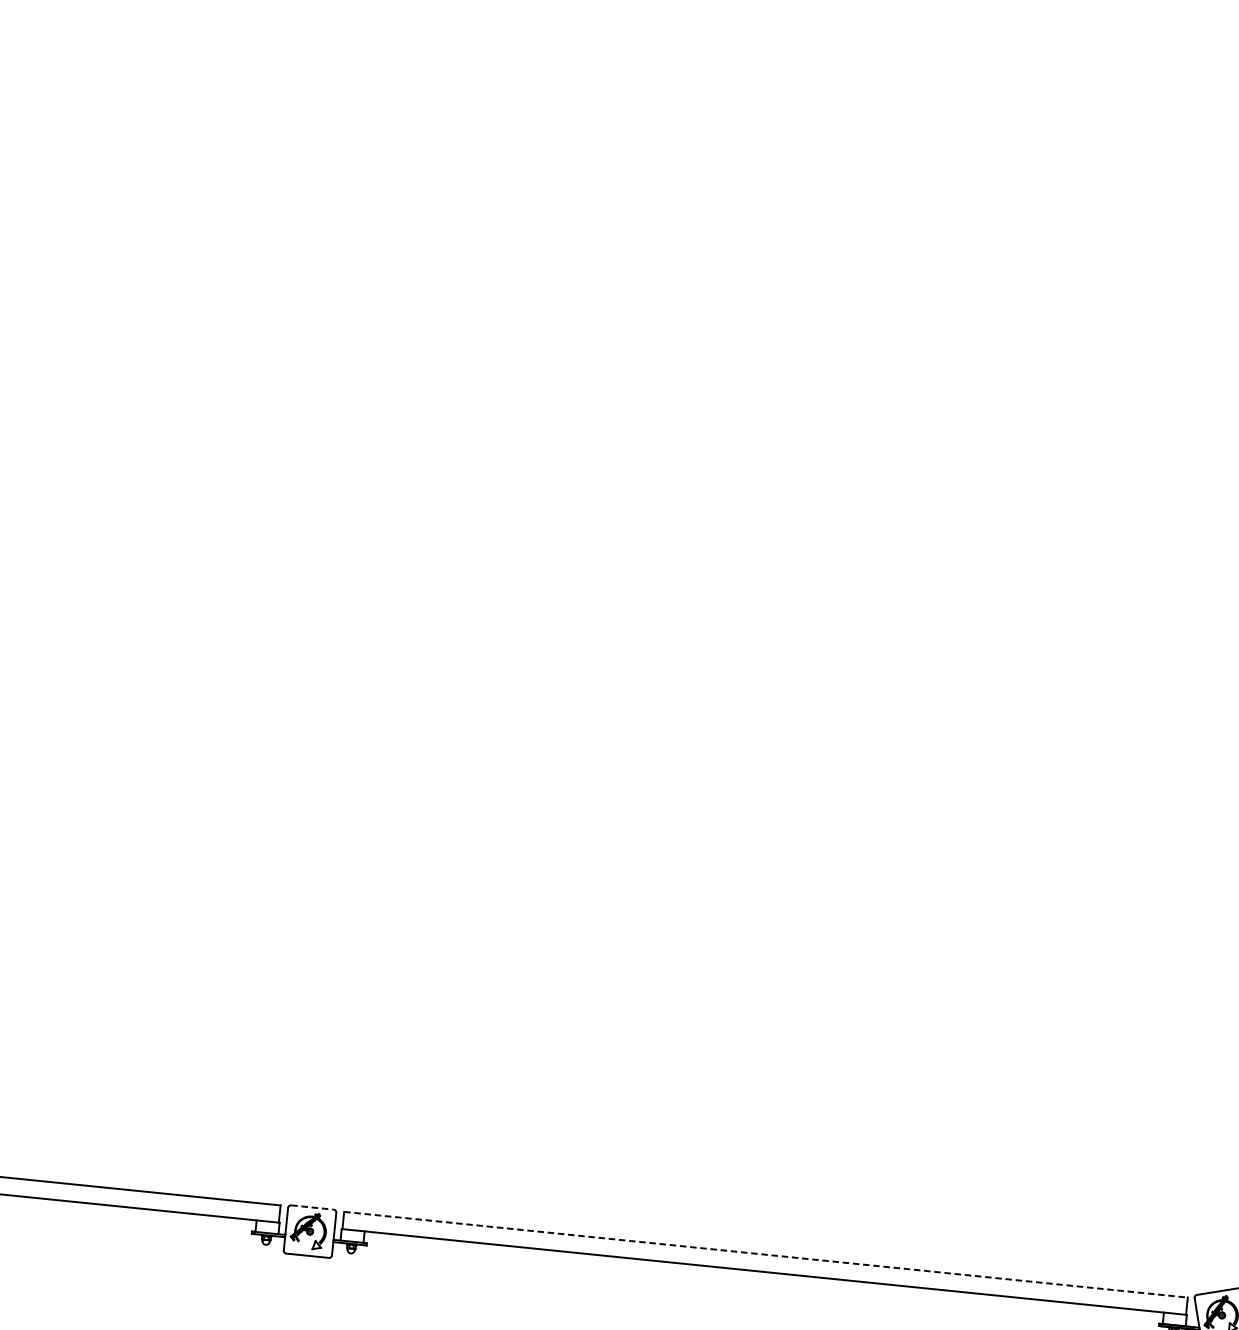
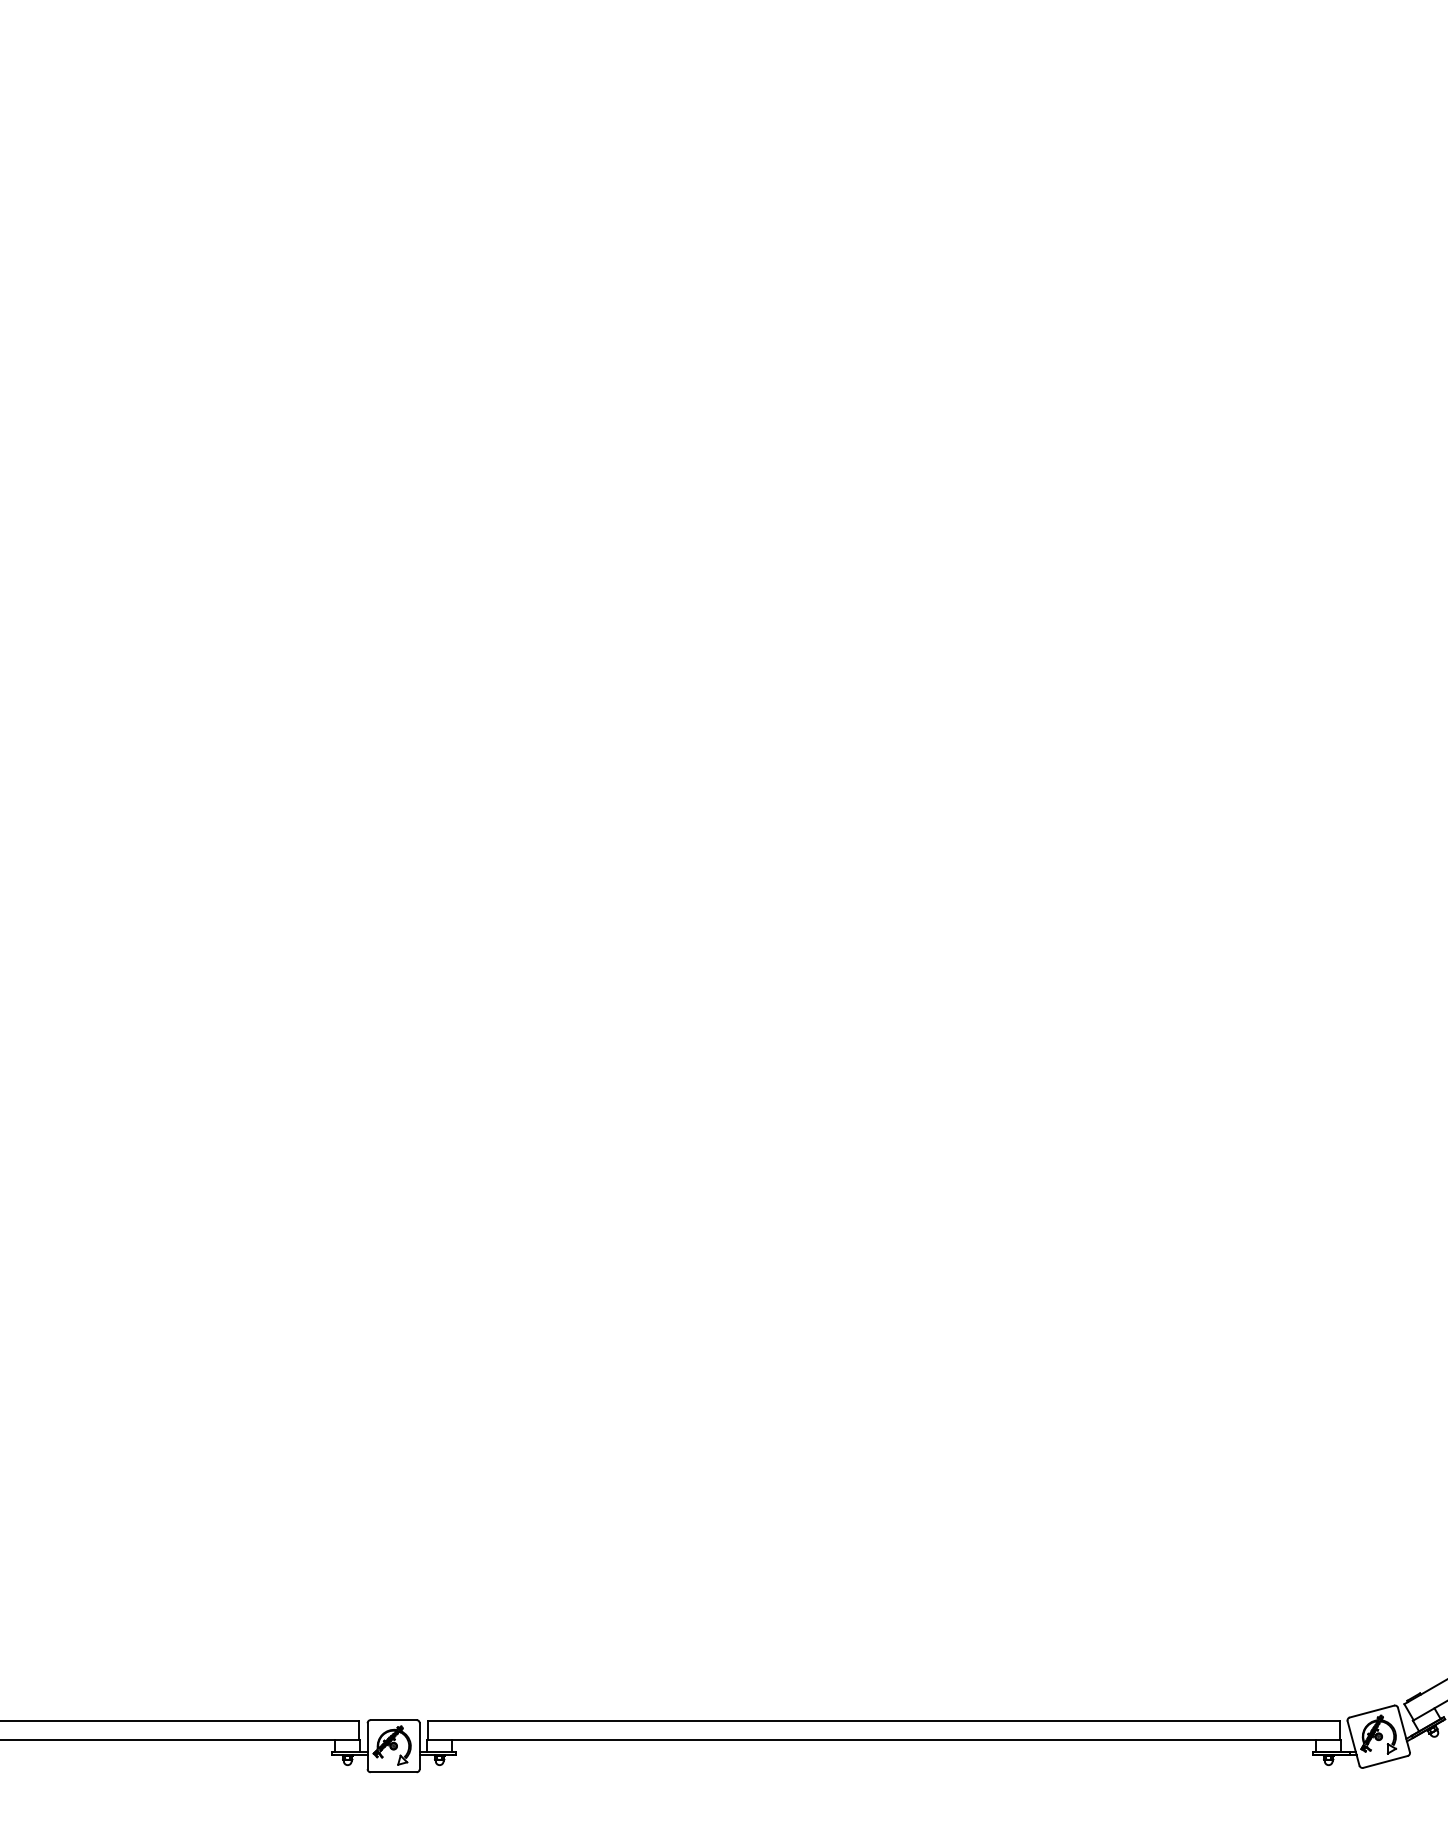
line: (312, 1207) -> (393, 1720), dashed -> solid
line: (766, 1254) -> (884, 1721), dashed -> solid

